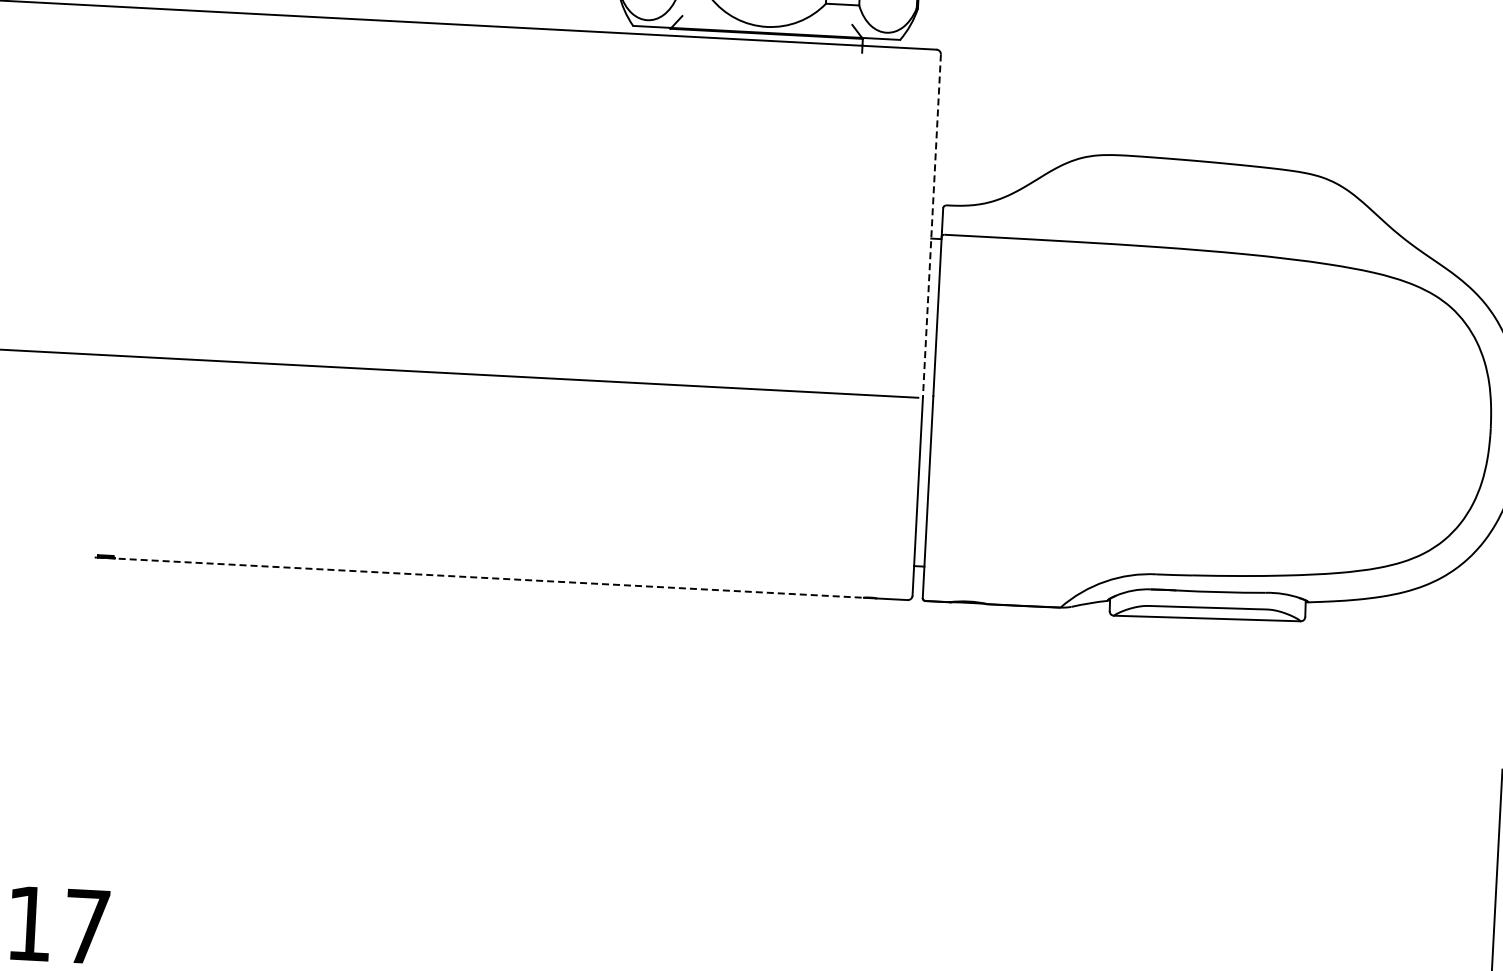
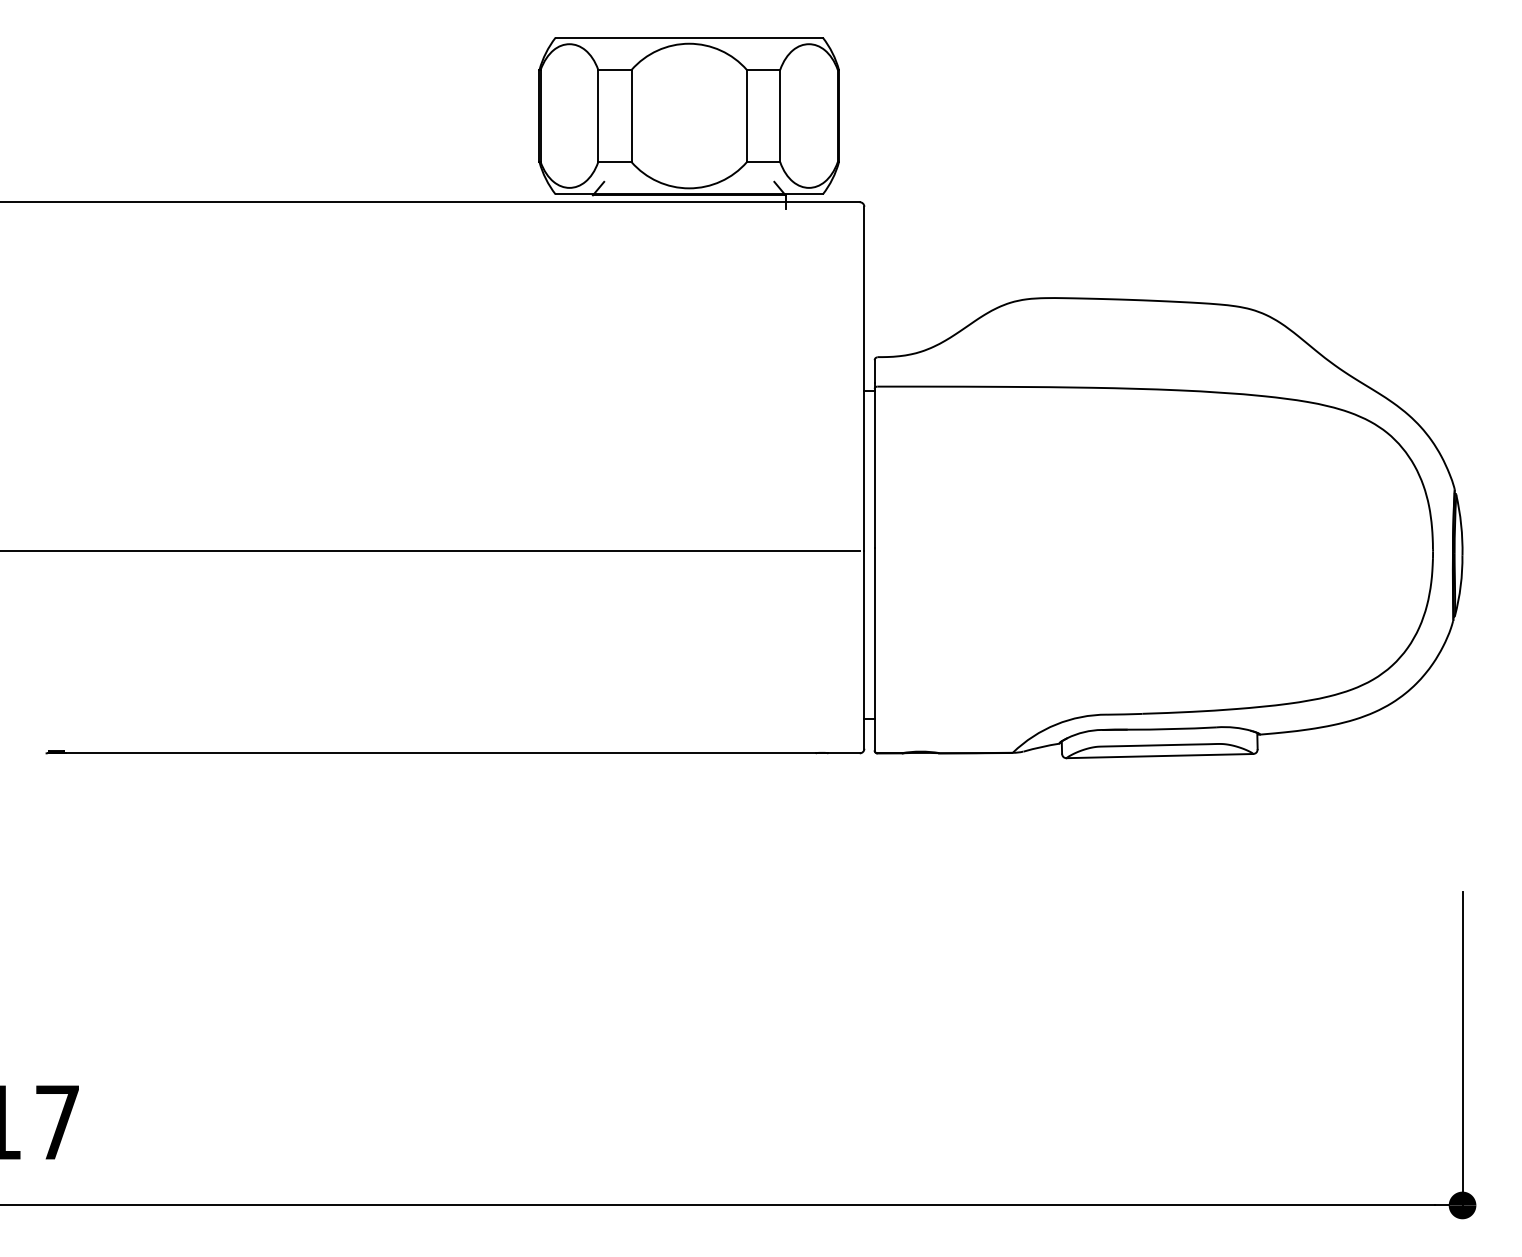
line: (932, 226) -> (864, 379), dashed -> solid
line: (481, 577) -> (432, 753), dashed -> solid

